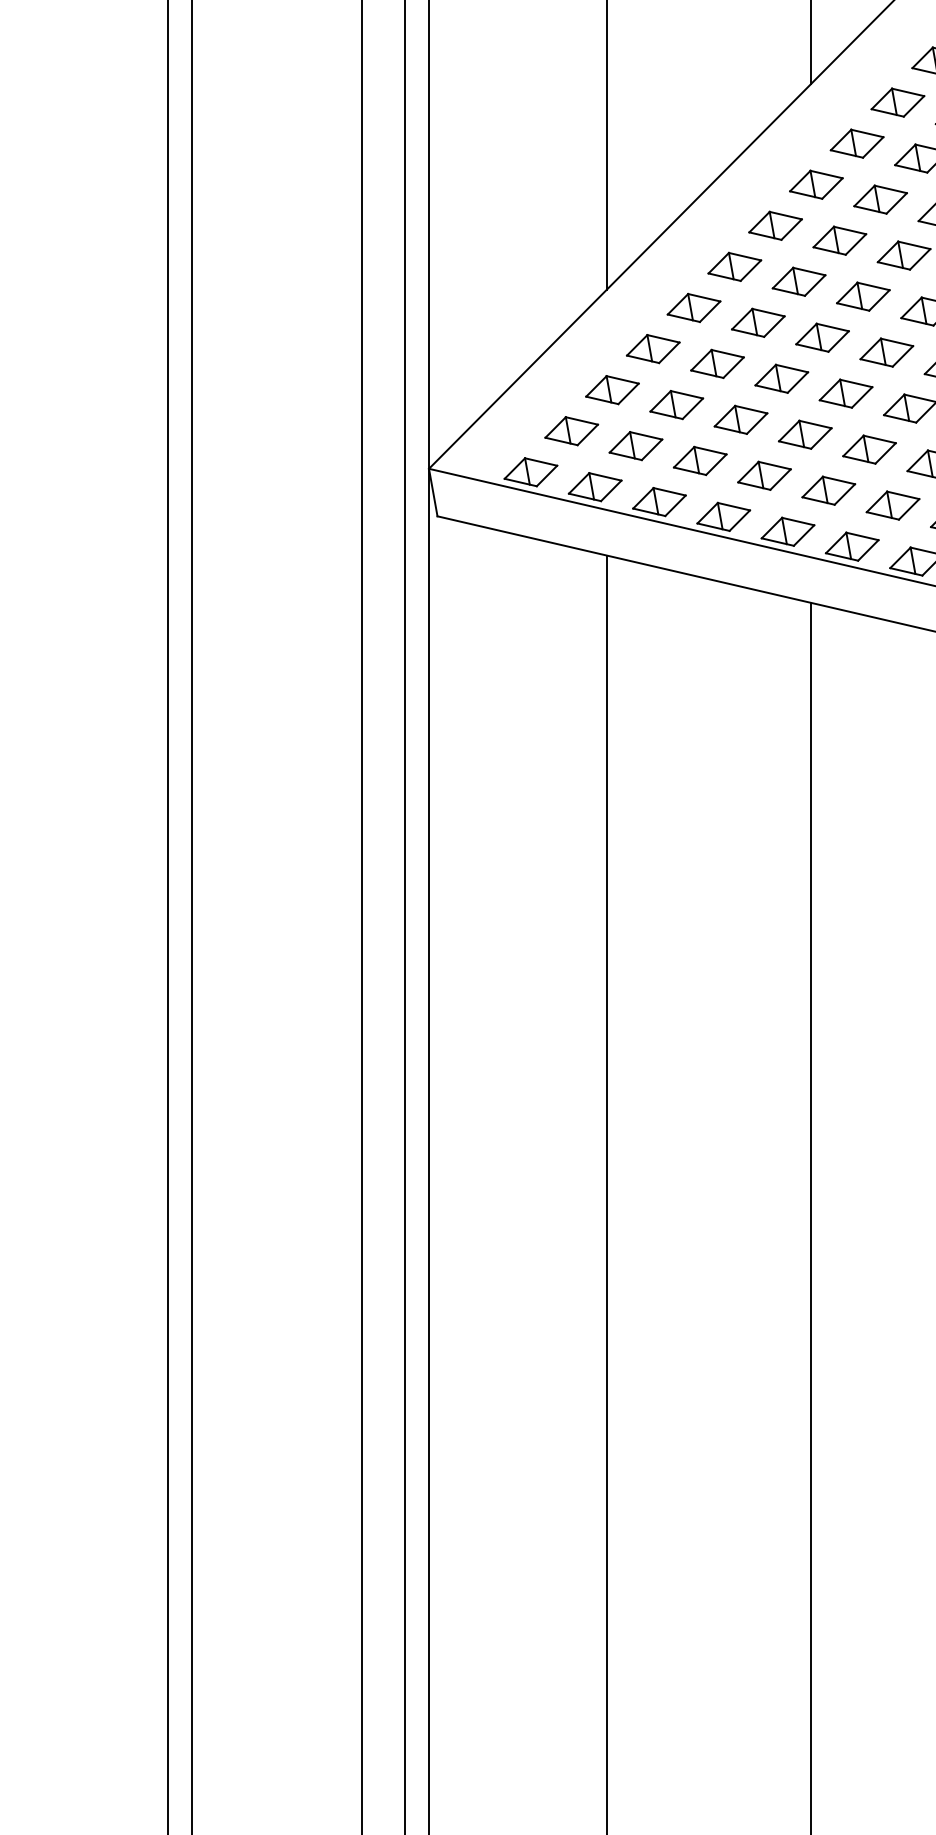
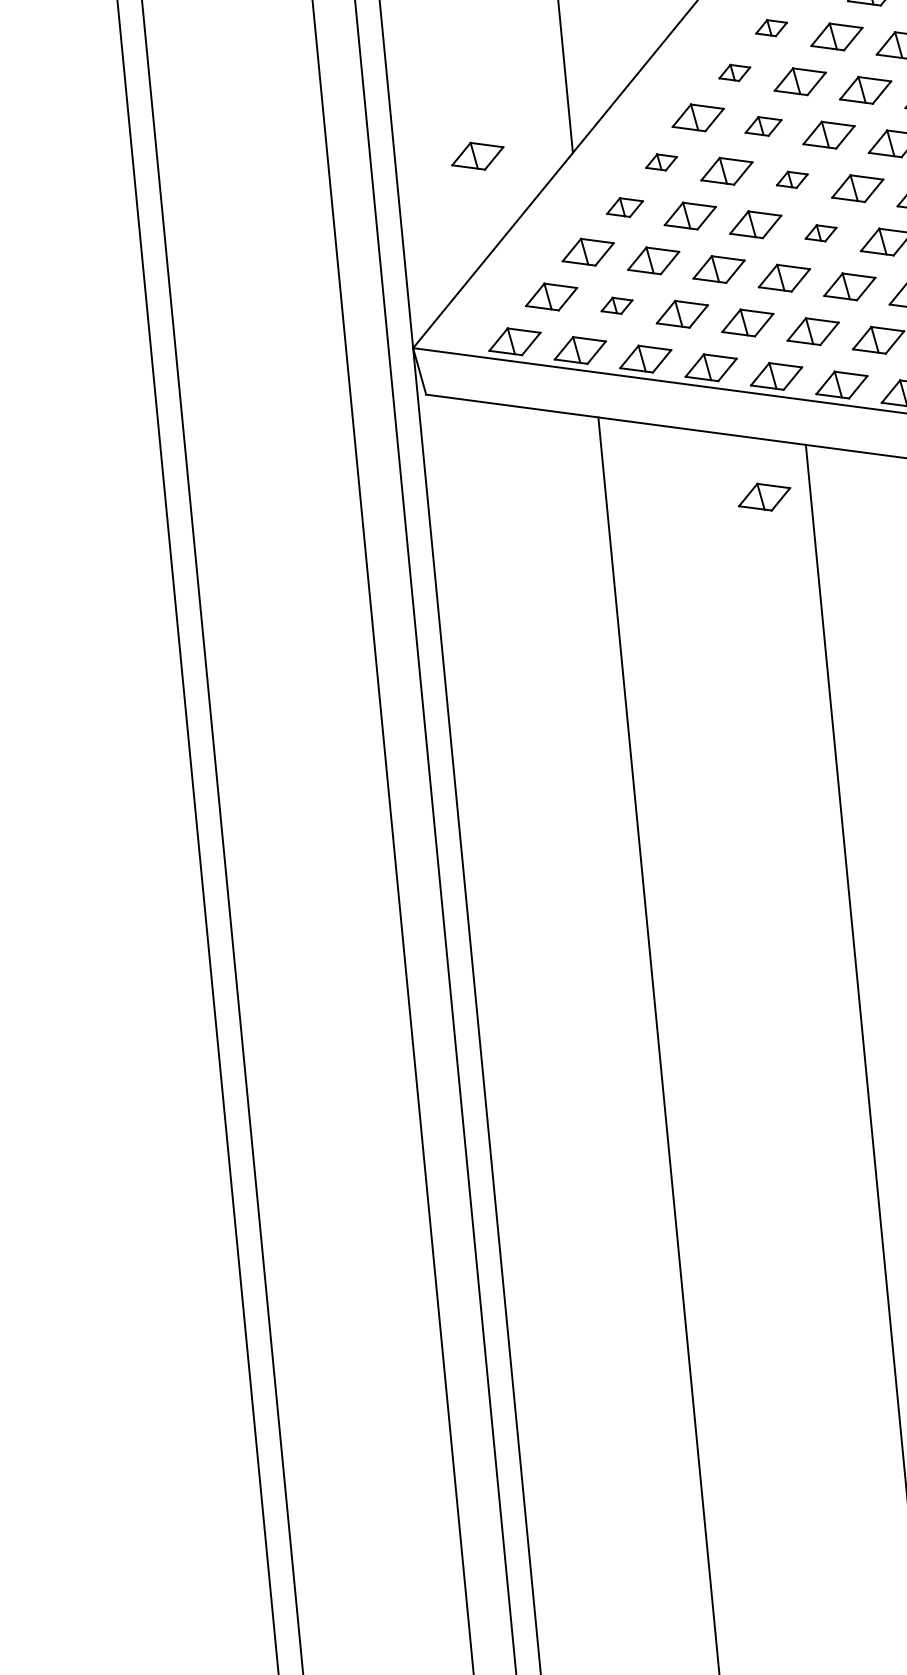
part: (816, 184) -> (771, 27), size x0.6
part: (775, 225) -> (734, 72), size x0.6
part: (798, 281) -> (762, 126), size x0.7
part: (511, 284) -> (477, 156), added
part: (693, 307) -> (660, 162), size x0.6
part: (822, 337) -> (792, 179), size x0.6
part: (653, 349) -> (625, 207), size x0.7
part: (845, 393) -> (820, 233), size x0.6
part: (635, 446) -> (616, 306), size x0.6
part: (764, 650) -> (764, 496), added

